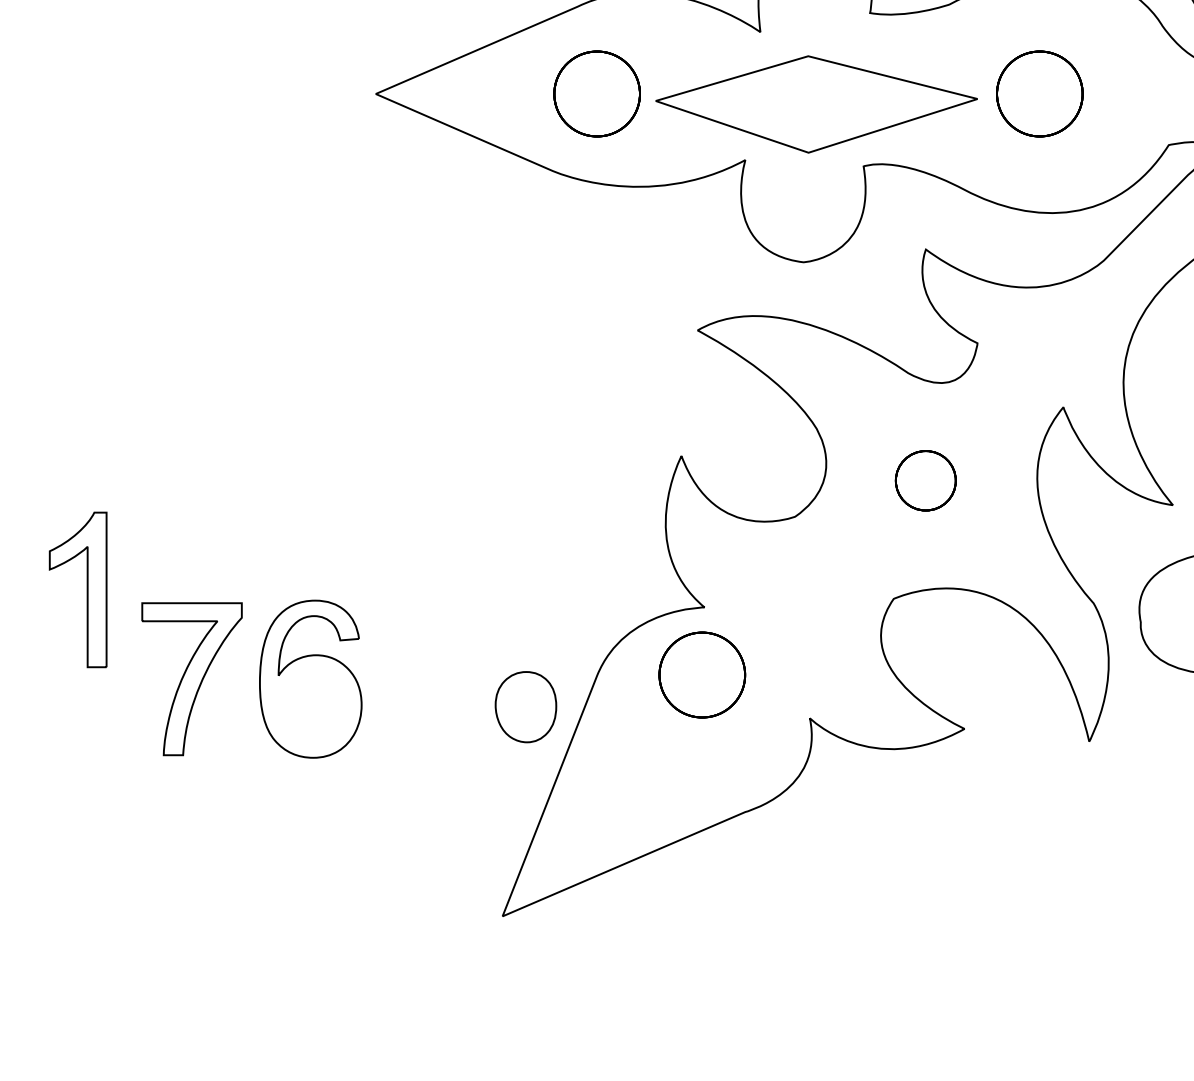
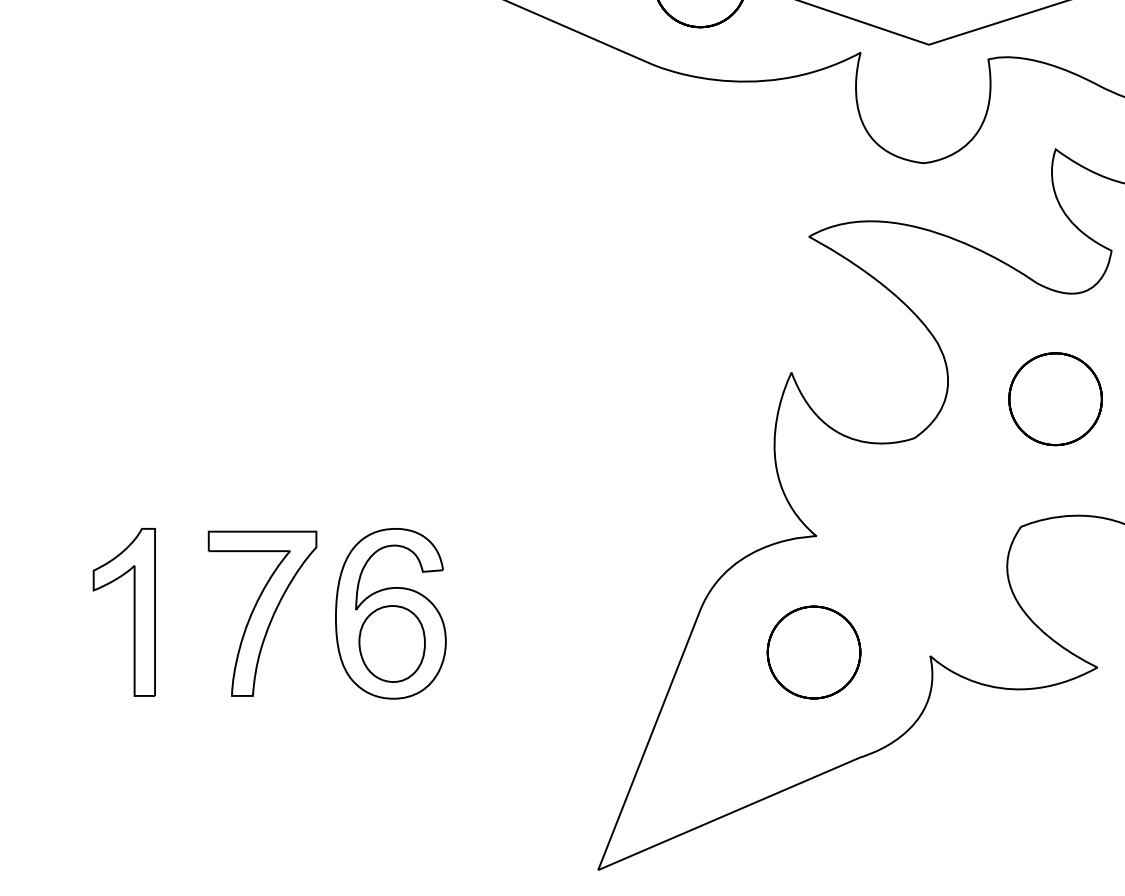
part: (925, 480) -> (1055, 399), size x1.43
part: (86, 589) -> (133, 611), moved
part: (702, 674) -> (814, 651), moved
part: (525, 707) -> (391, 644), moved

